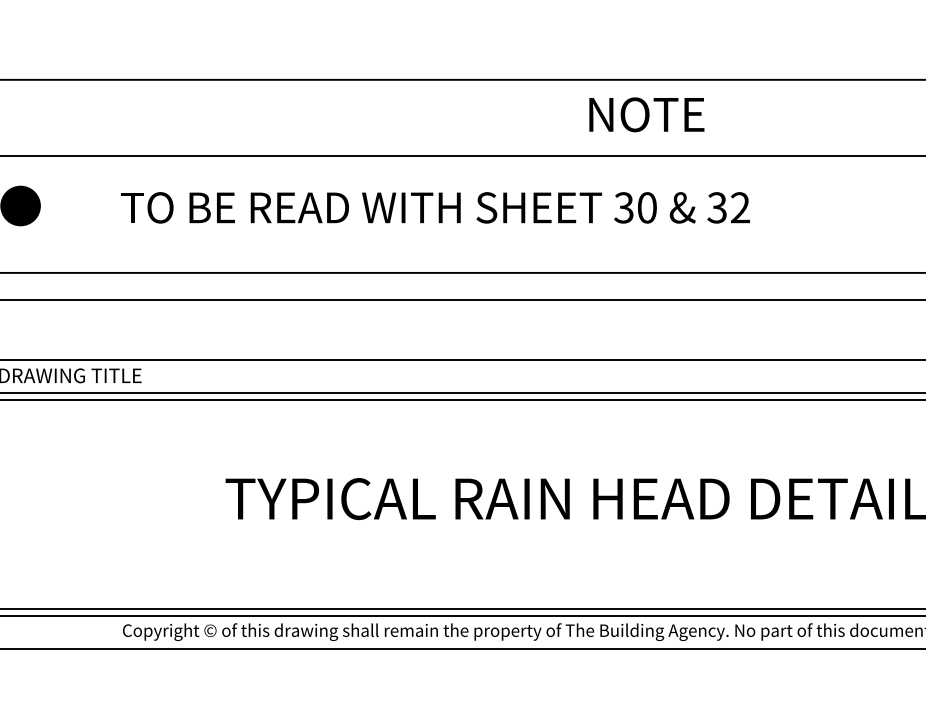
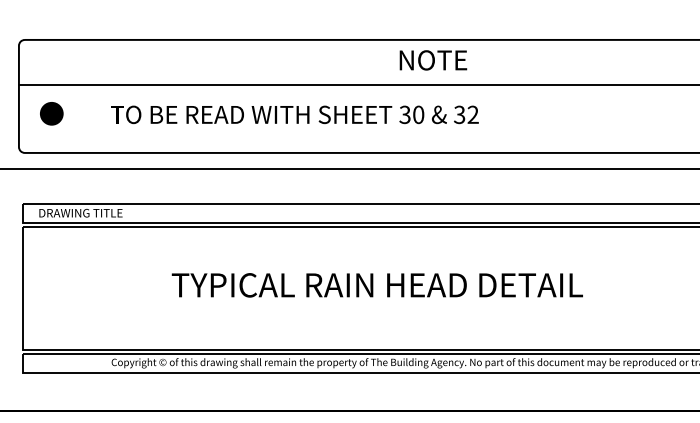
text: (646, 114) -> (433, 60), moved

